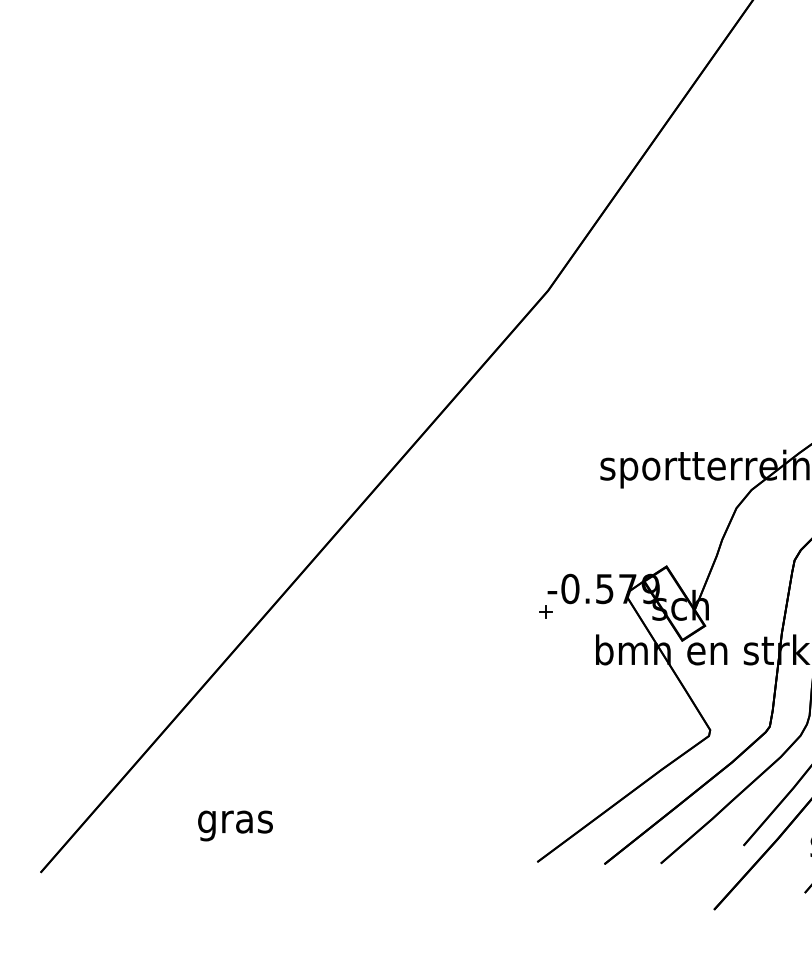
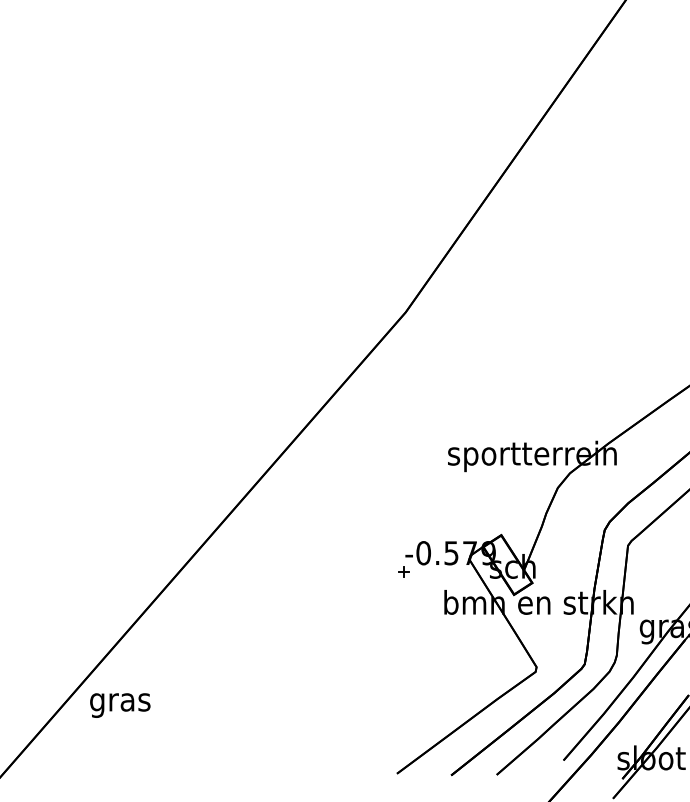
text: (235, 825) -> (120, 705), moved

